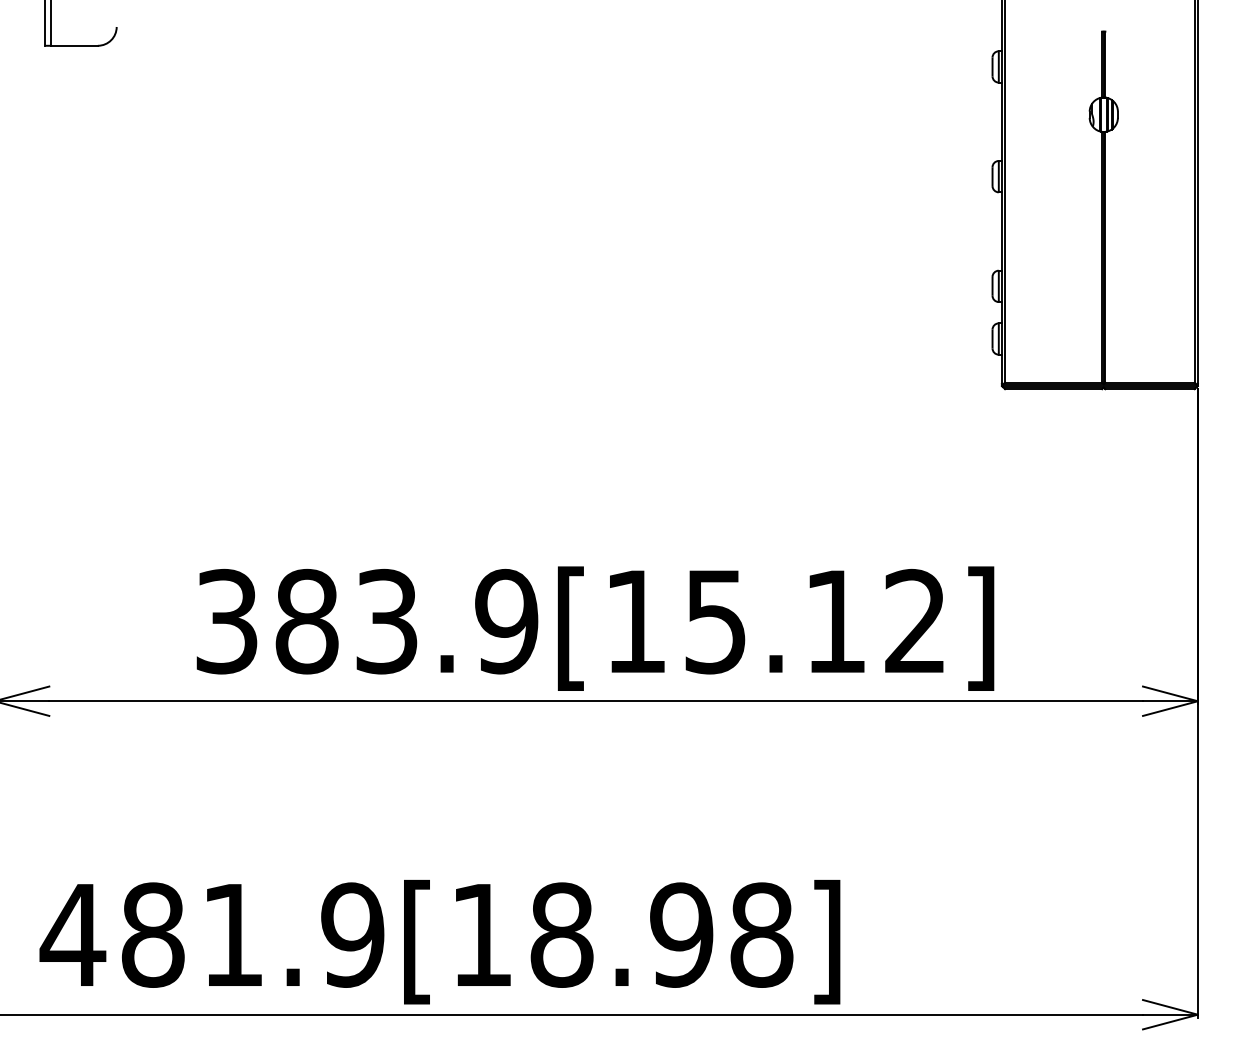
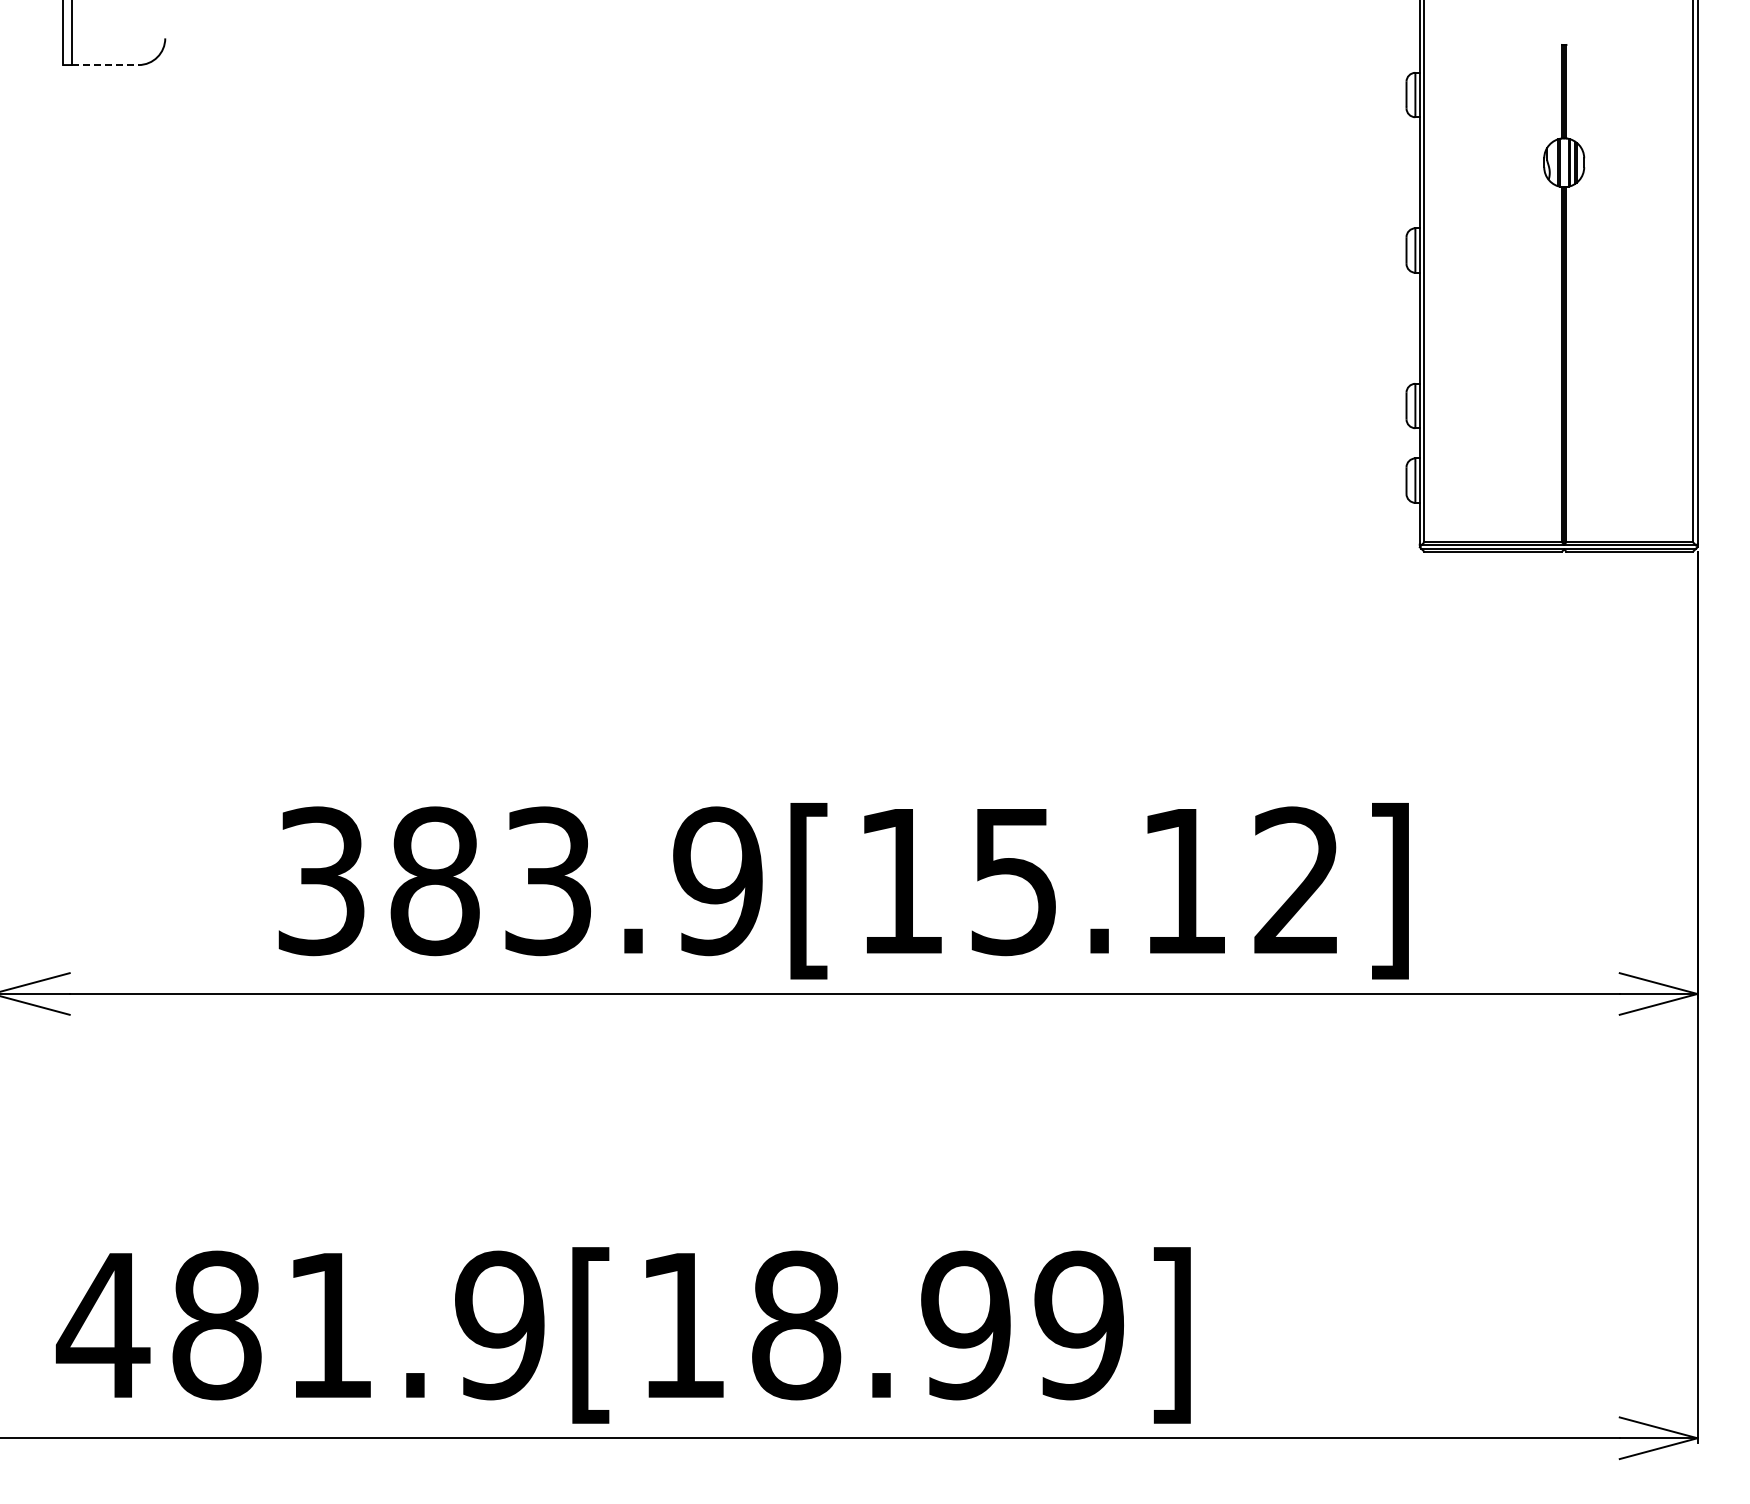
line: (74, 46) -> (105, 65), solid -> dashed
text: (761, 935) -> (1079, 1325), 481.9[18.98] -> 481.9[18.99]

